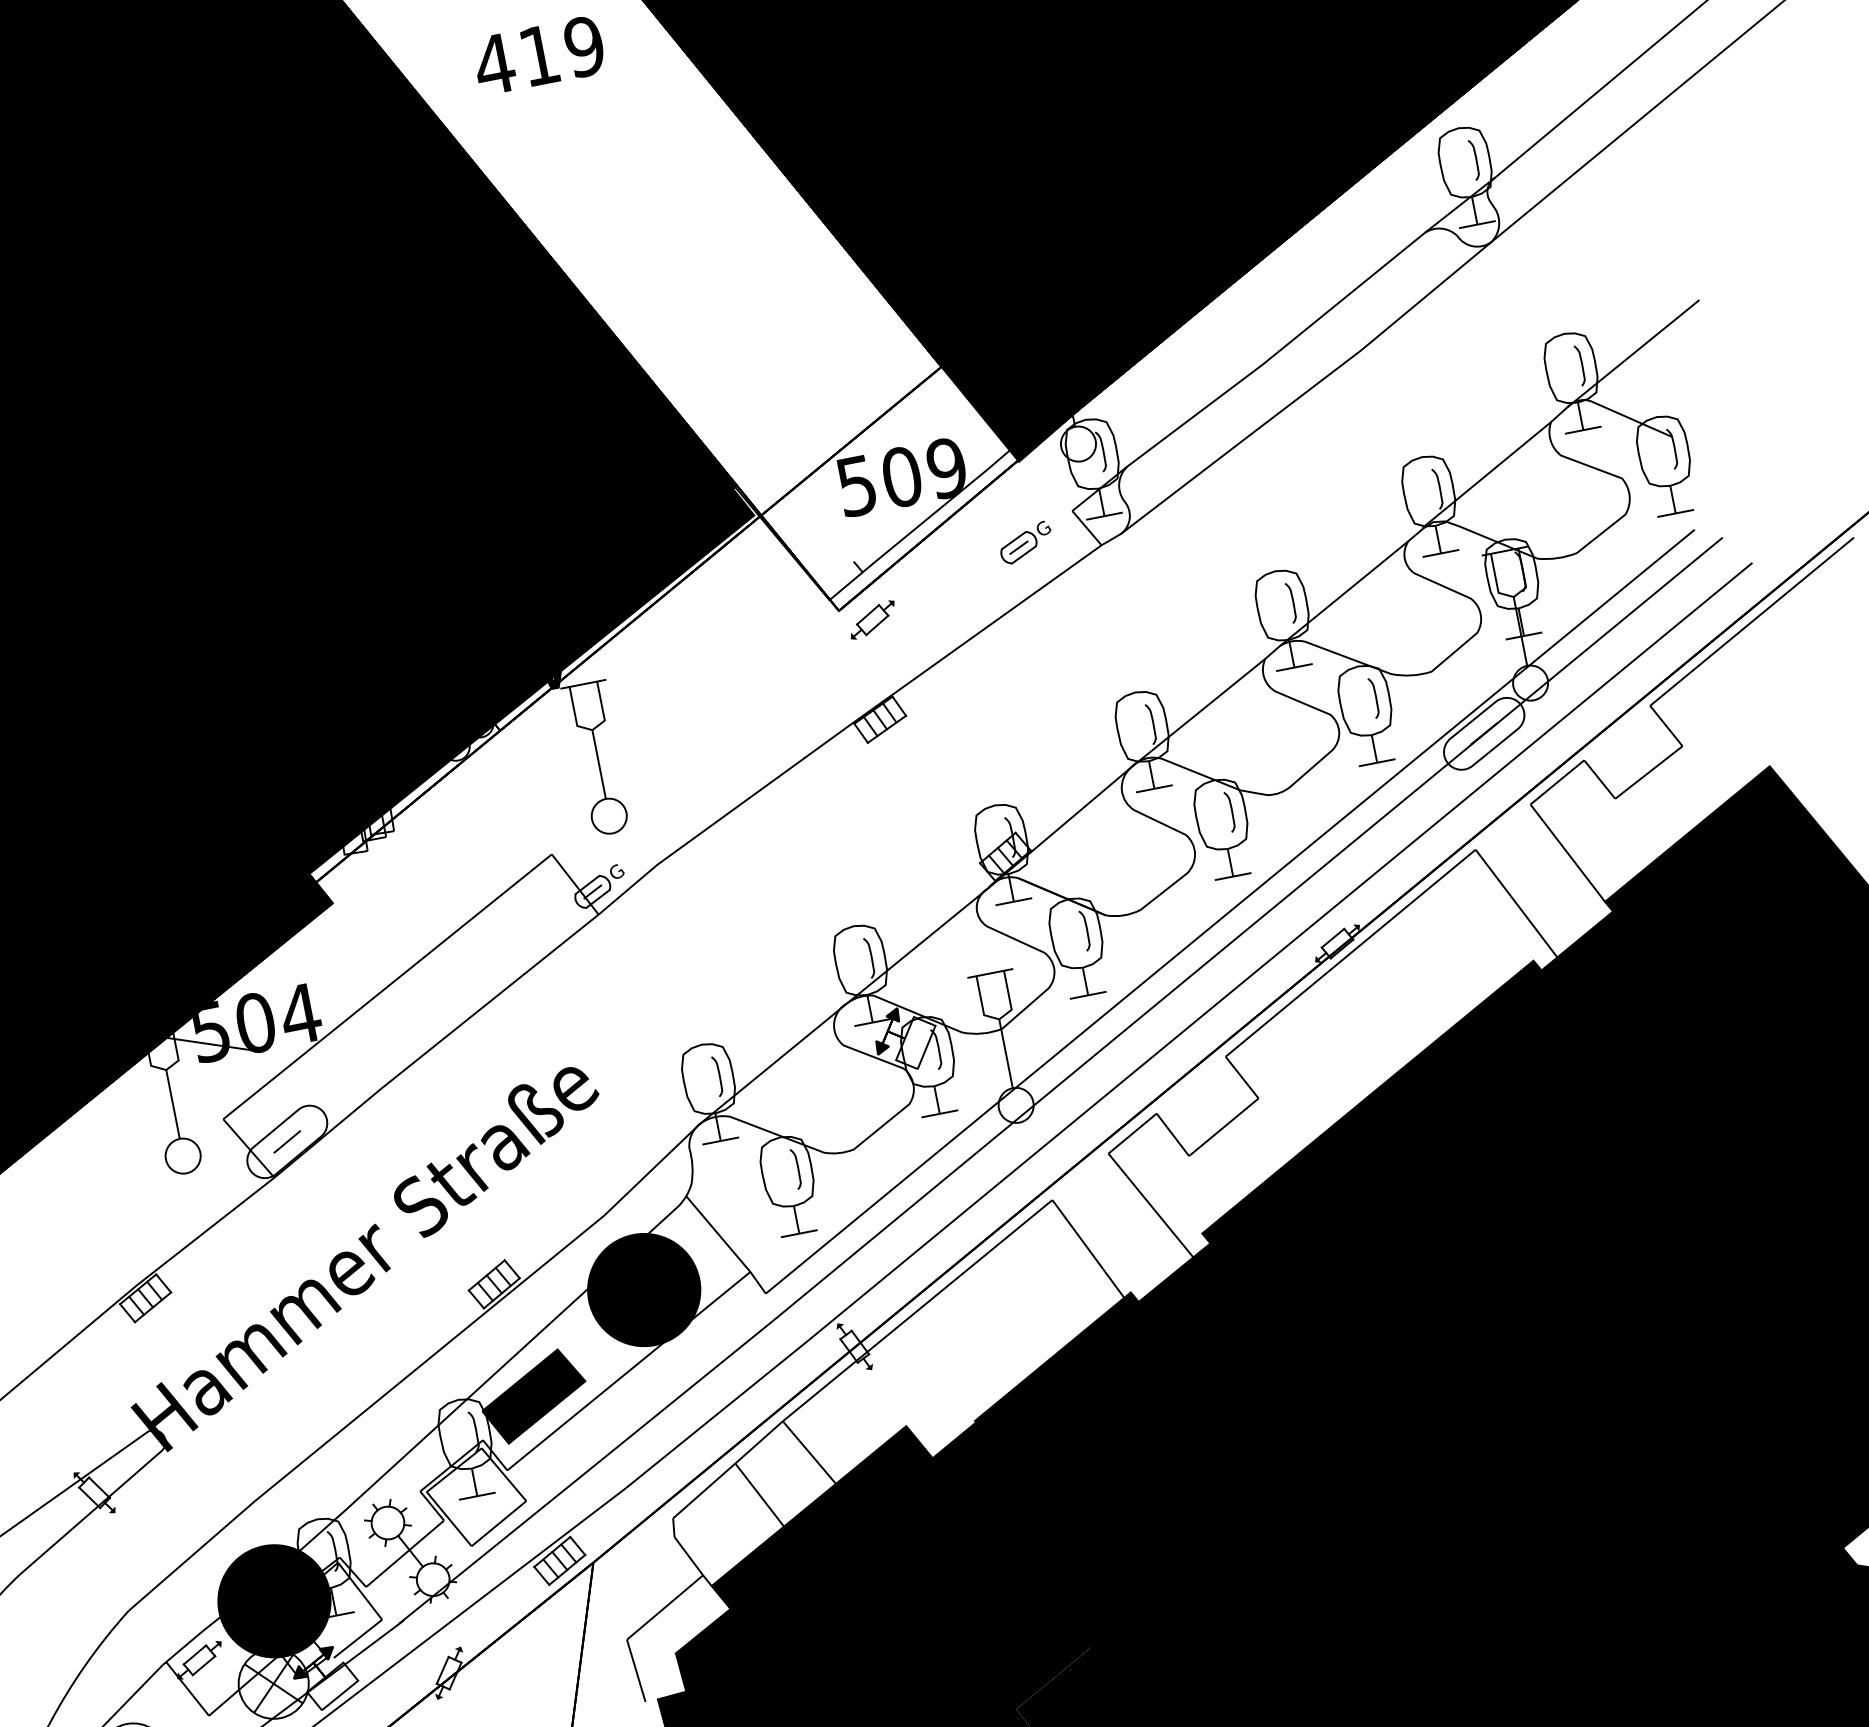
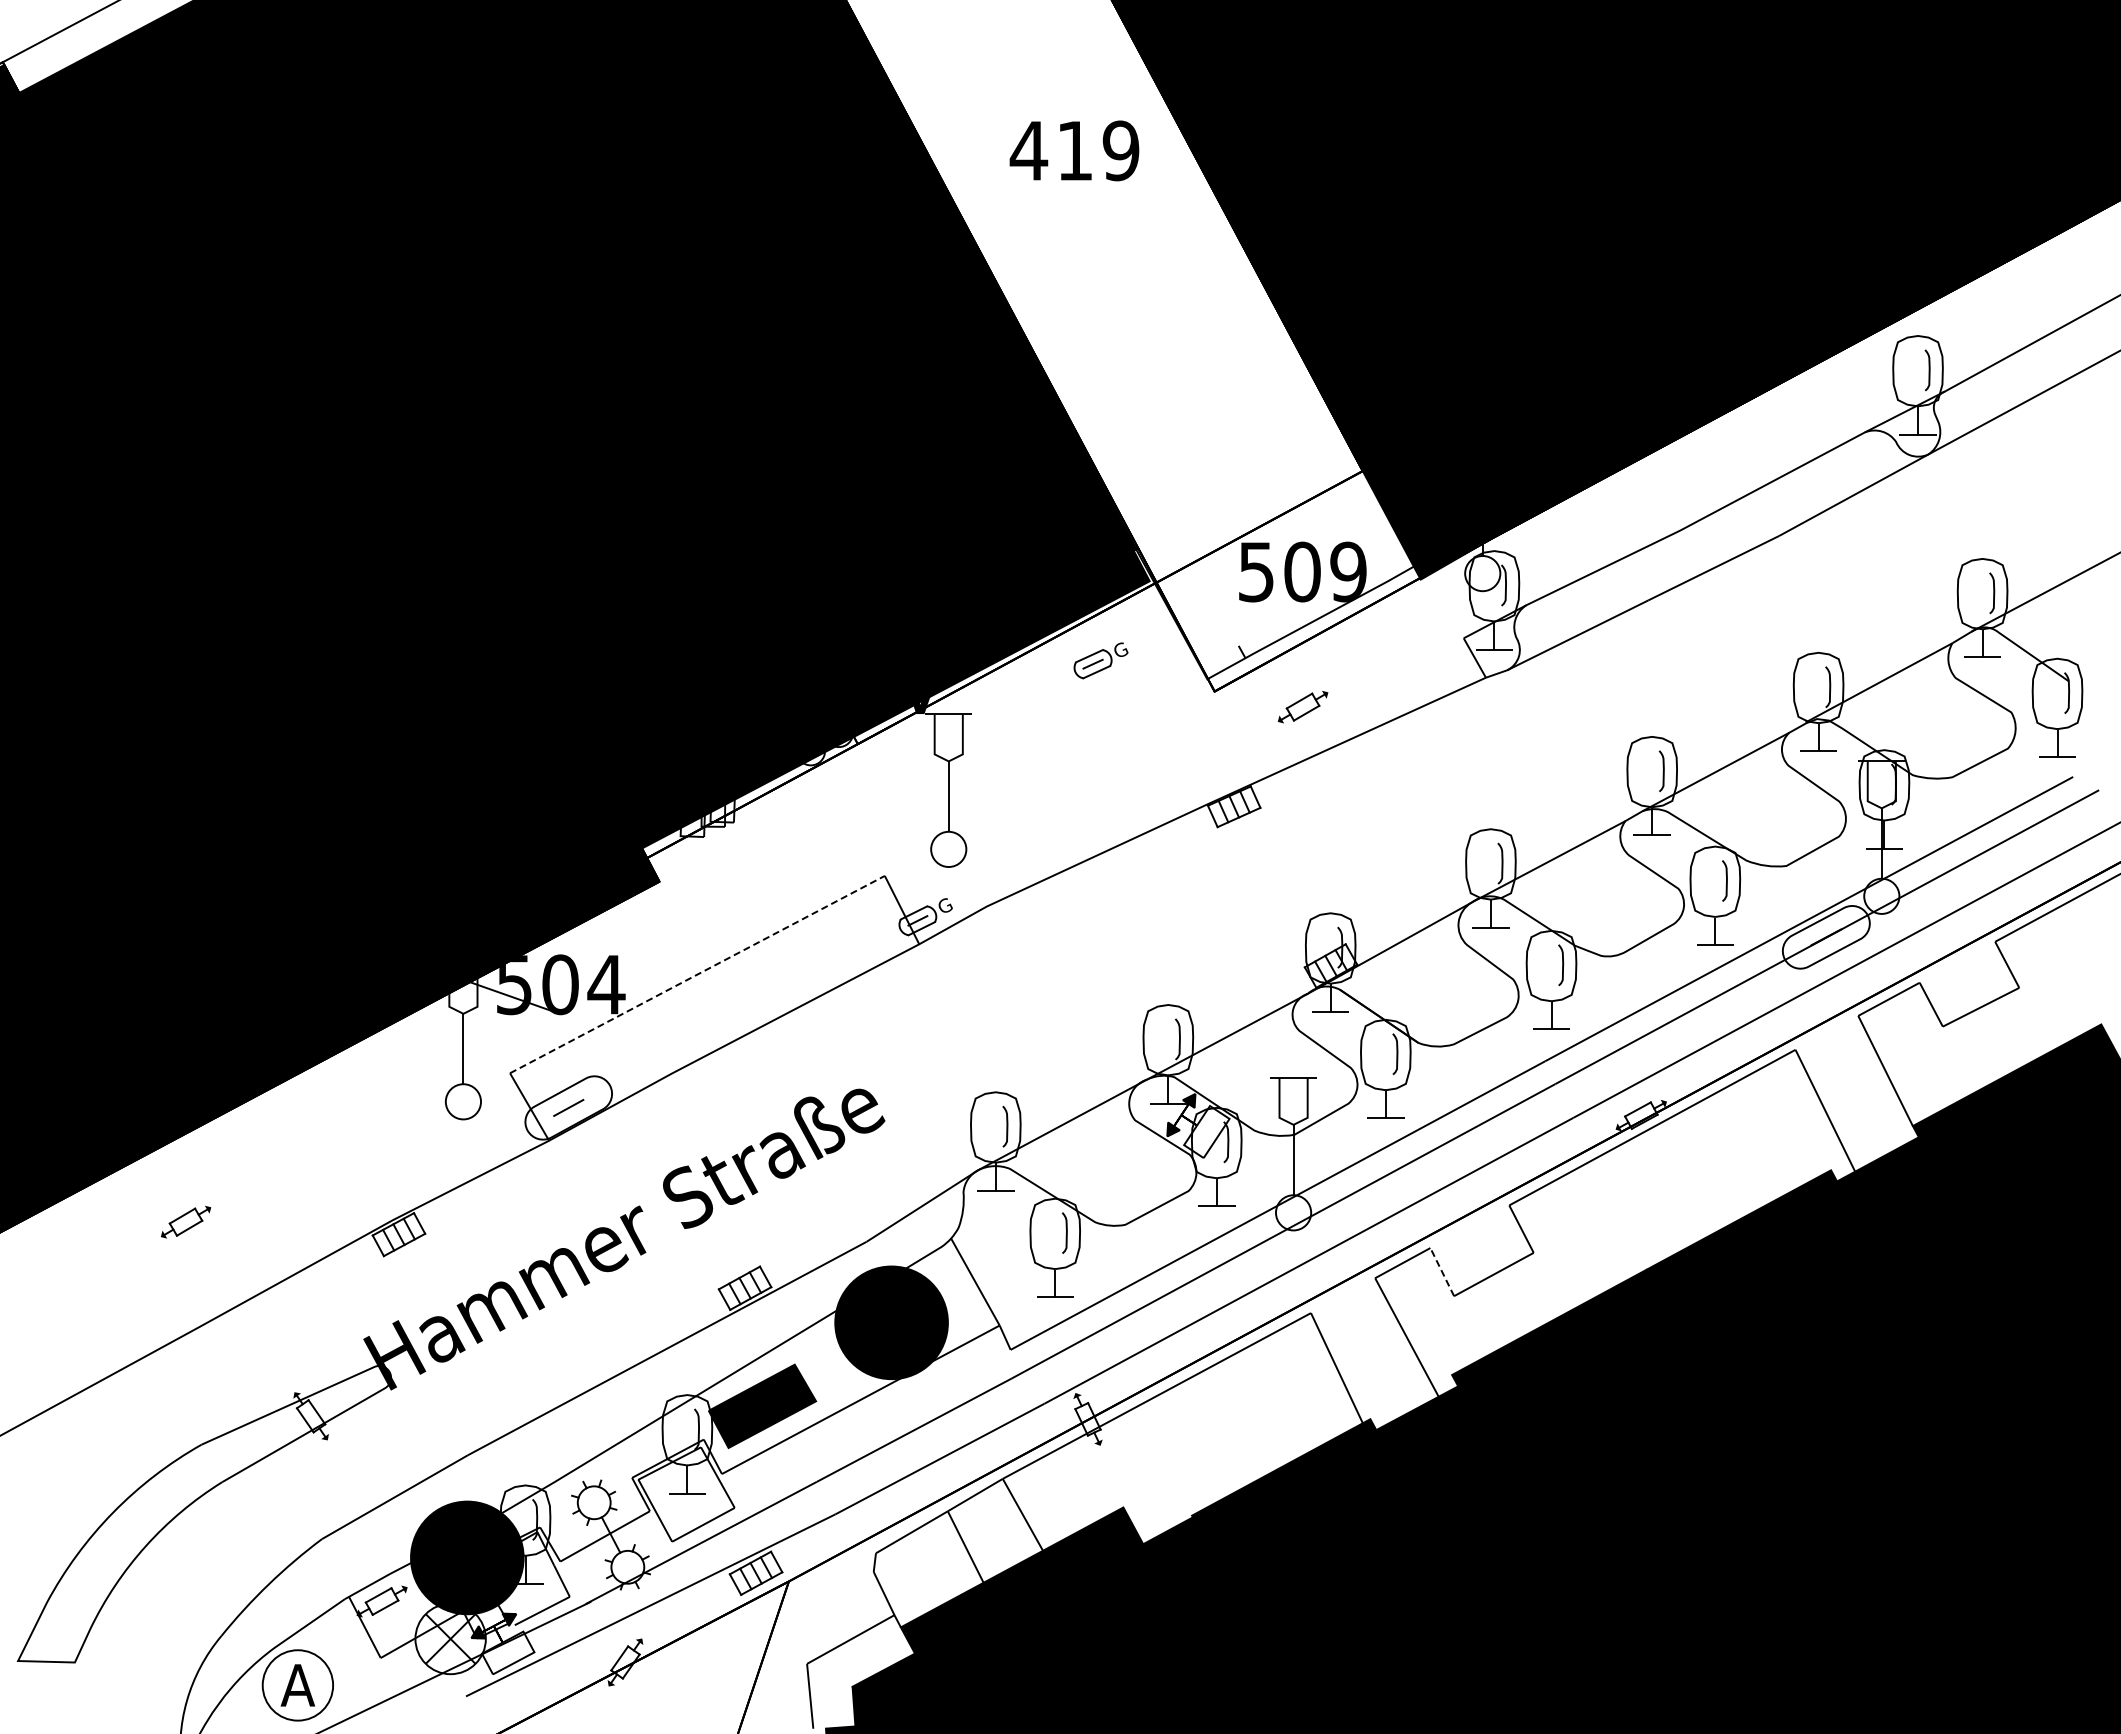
text: (538, 55) -> (1074, 150), moved
part: (1025, 542) -> (1100, 660), moved
part: (872, 620) -> (1302, 707), moved
line: (387, 986) -> (697, 974), solid -> dashed
line: (1173, 1135) -> (1442, 1272), solid -> dashed

